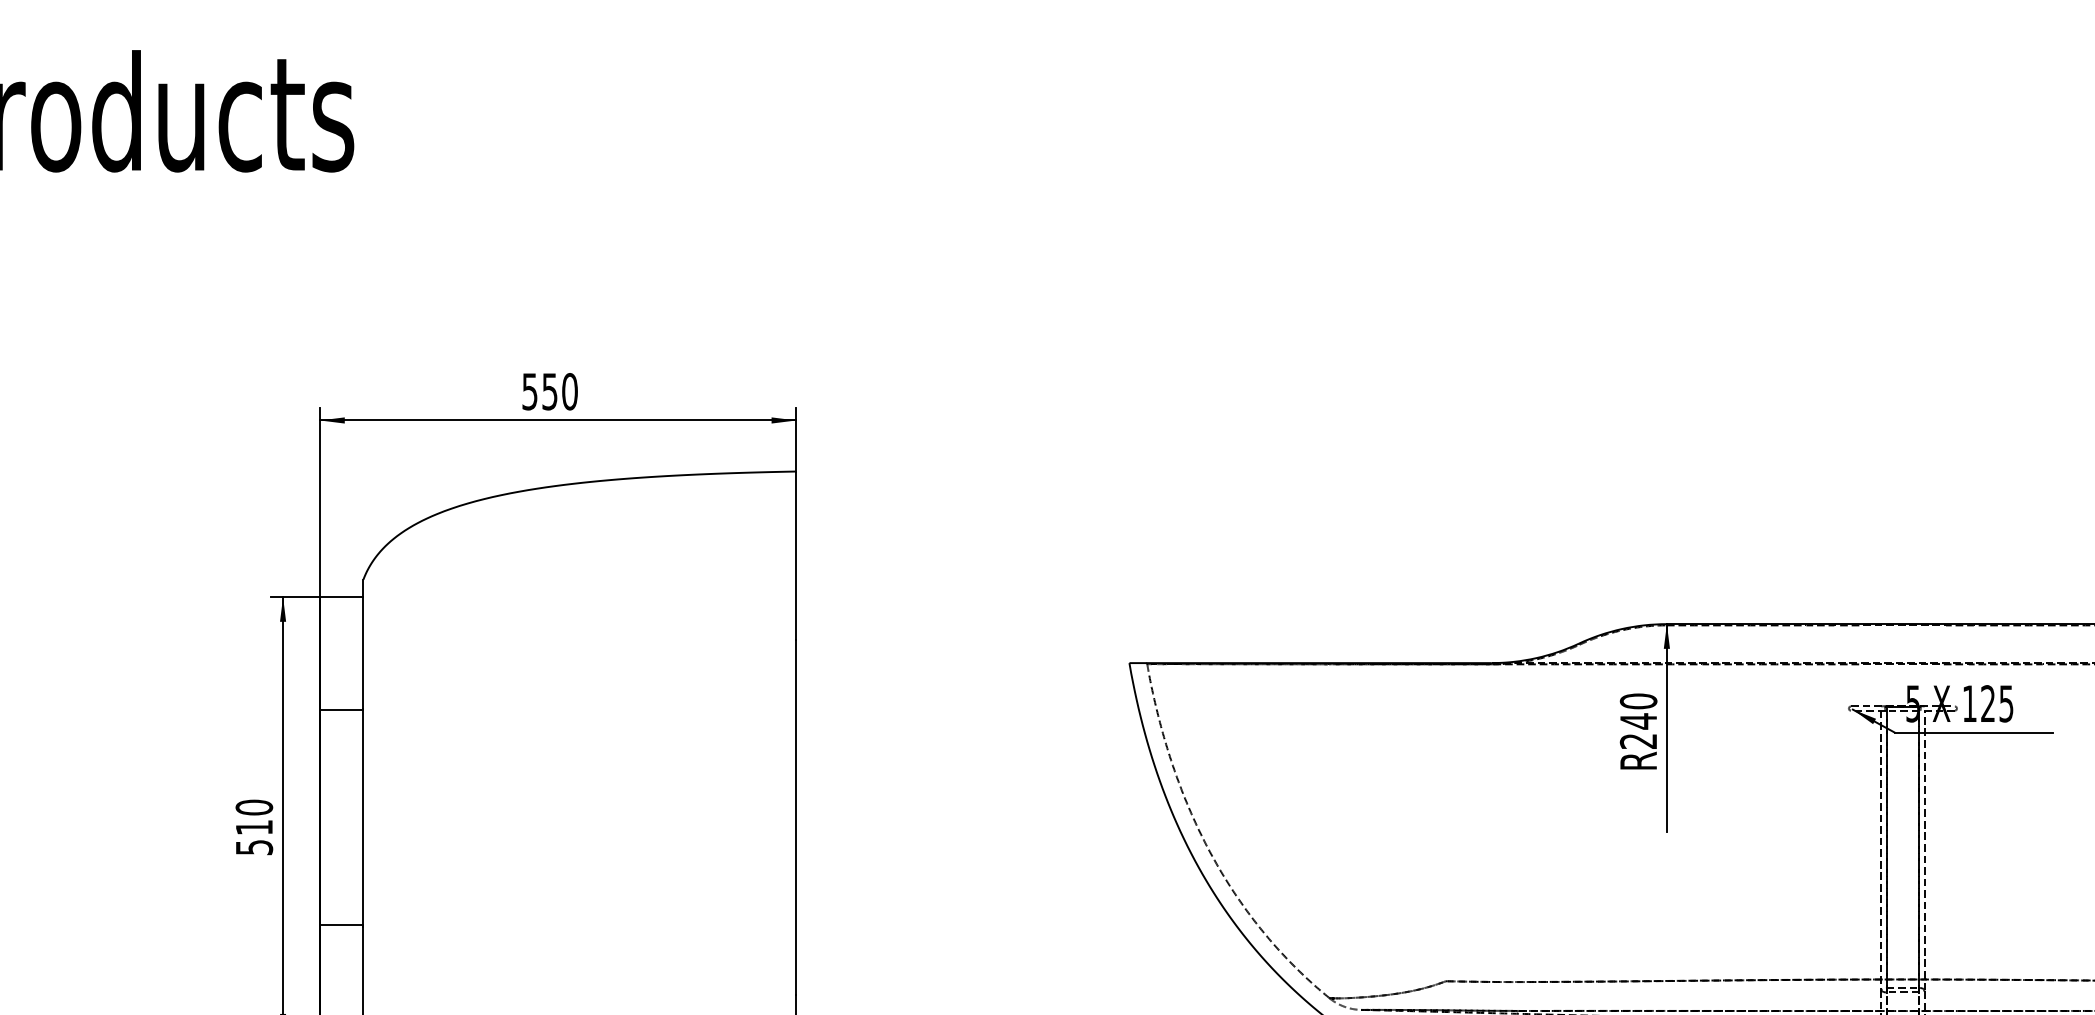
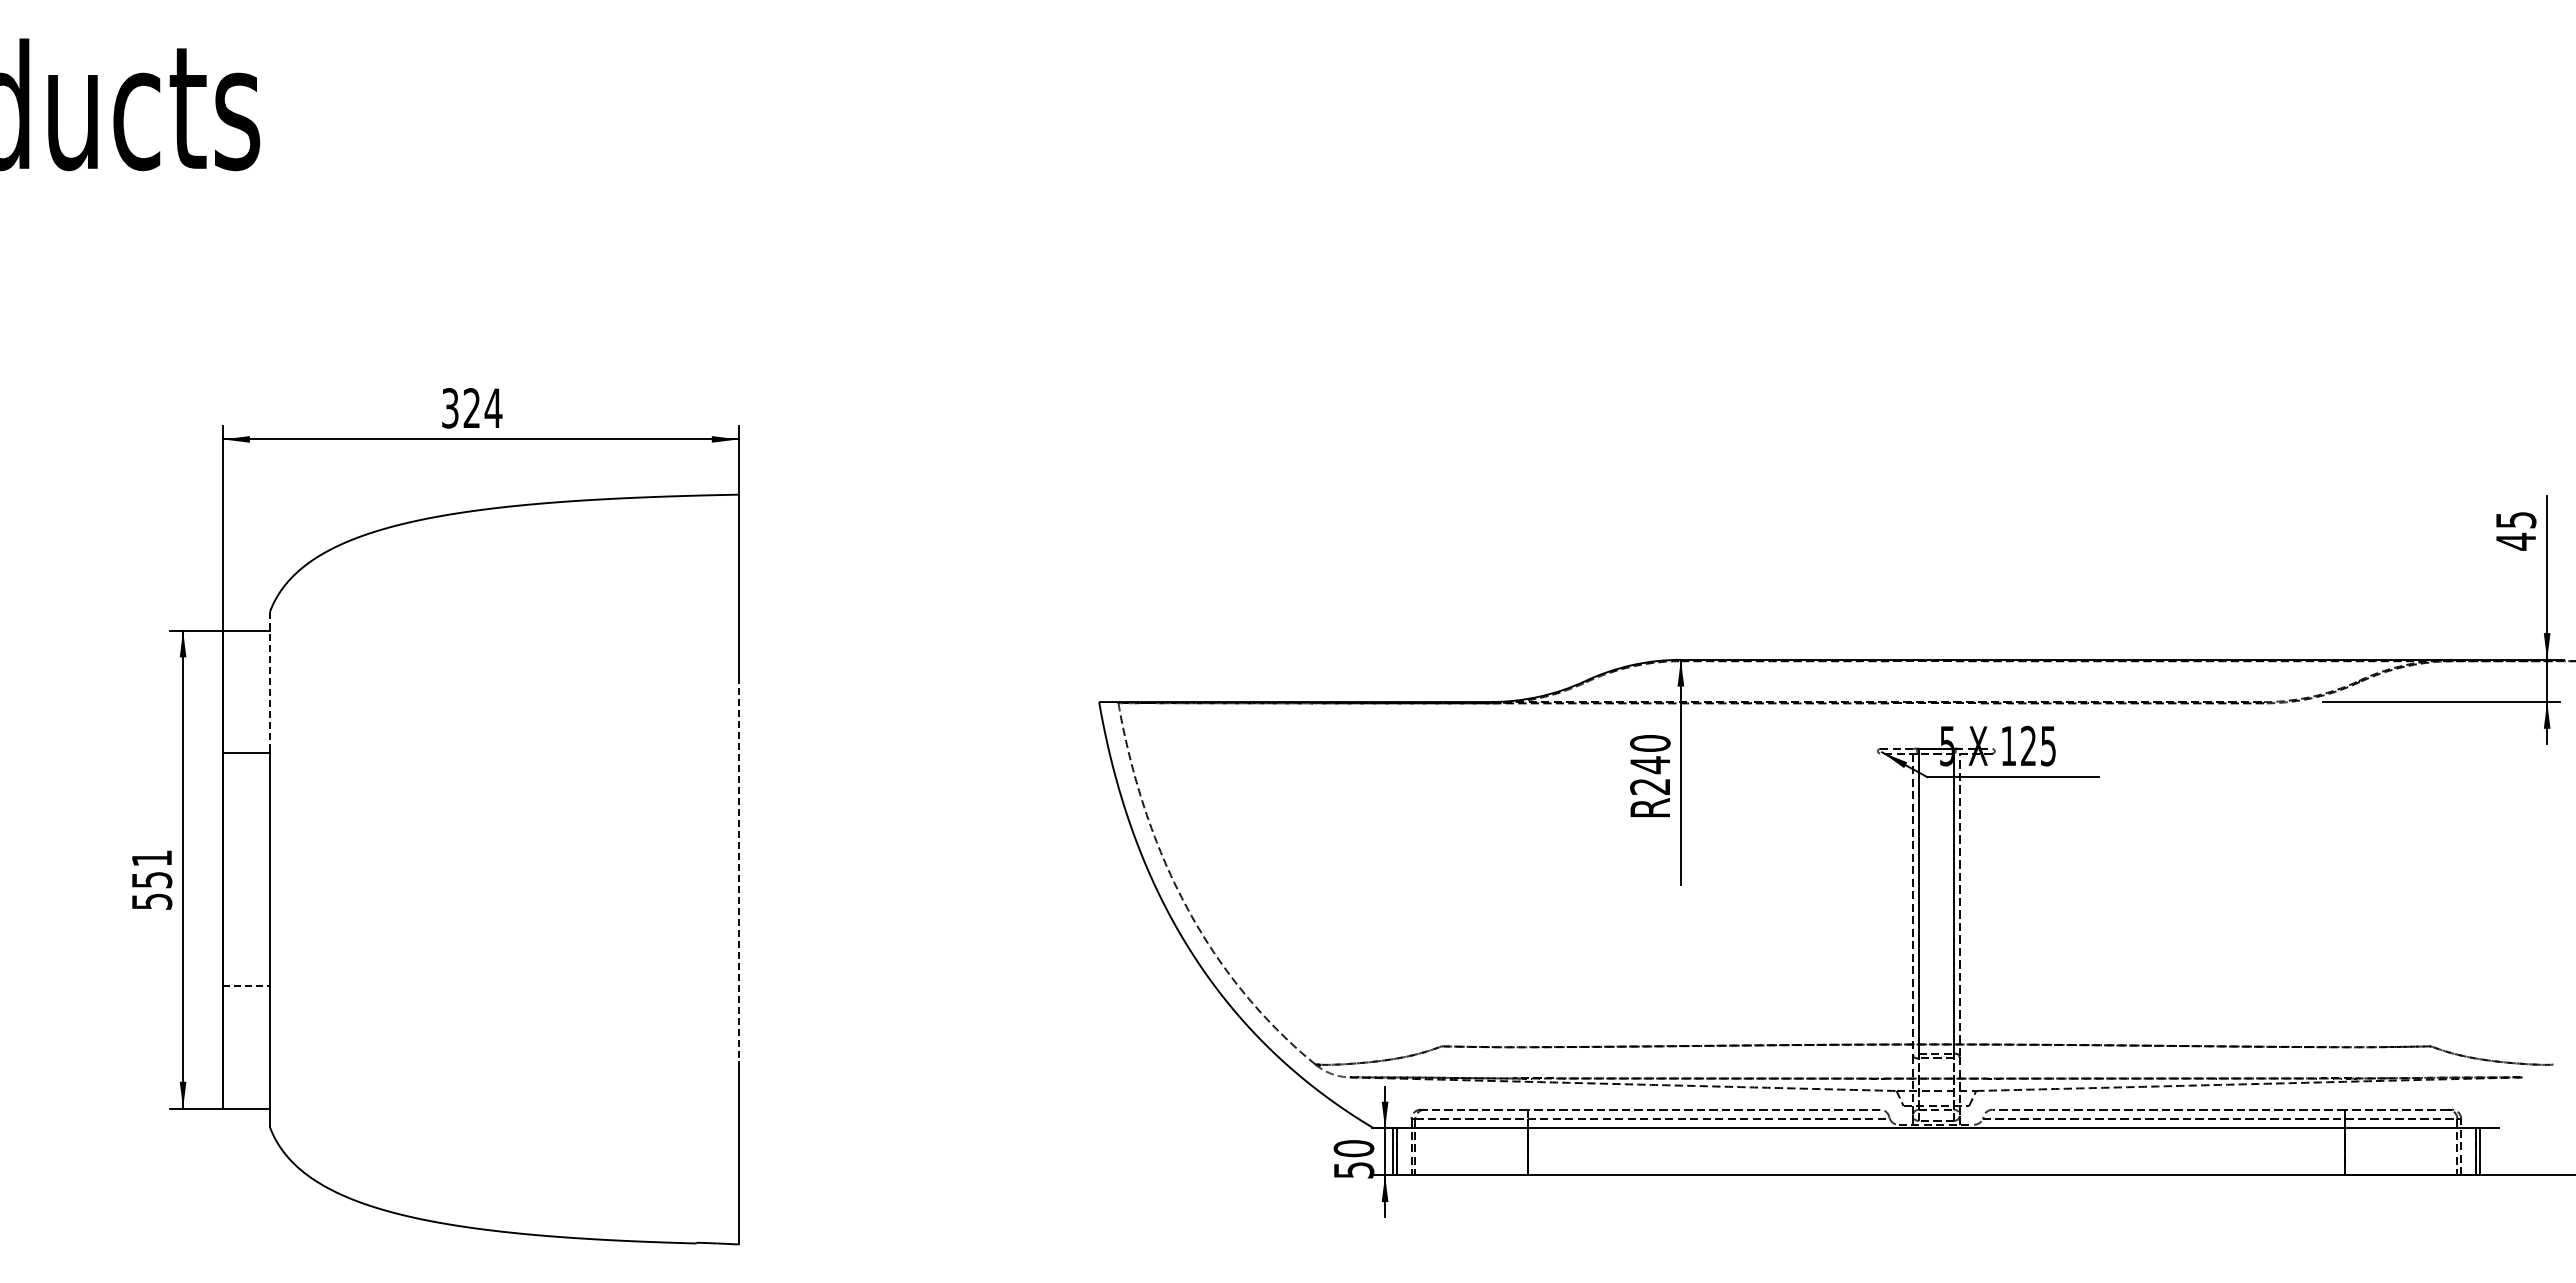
text: (550, 391) -> (472, 408), 550 -> 324
line: (363, 645) -> (270, 682), solid -> dashed
text: (253, 816) -> (151, 868), 510 -> 551
line: (796, 818) -> (738, 870), solid -> dashed
line: (342, 925) -> (247, 986), solid -> dashed

